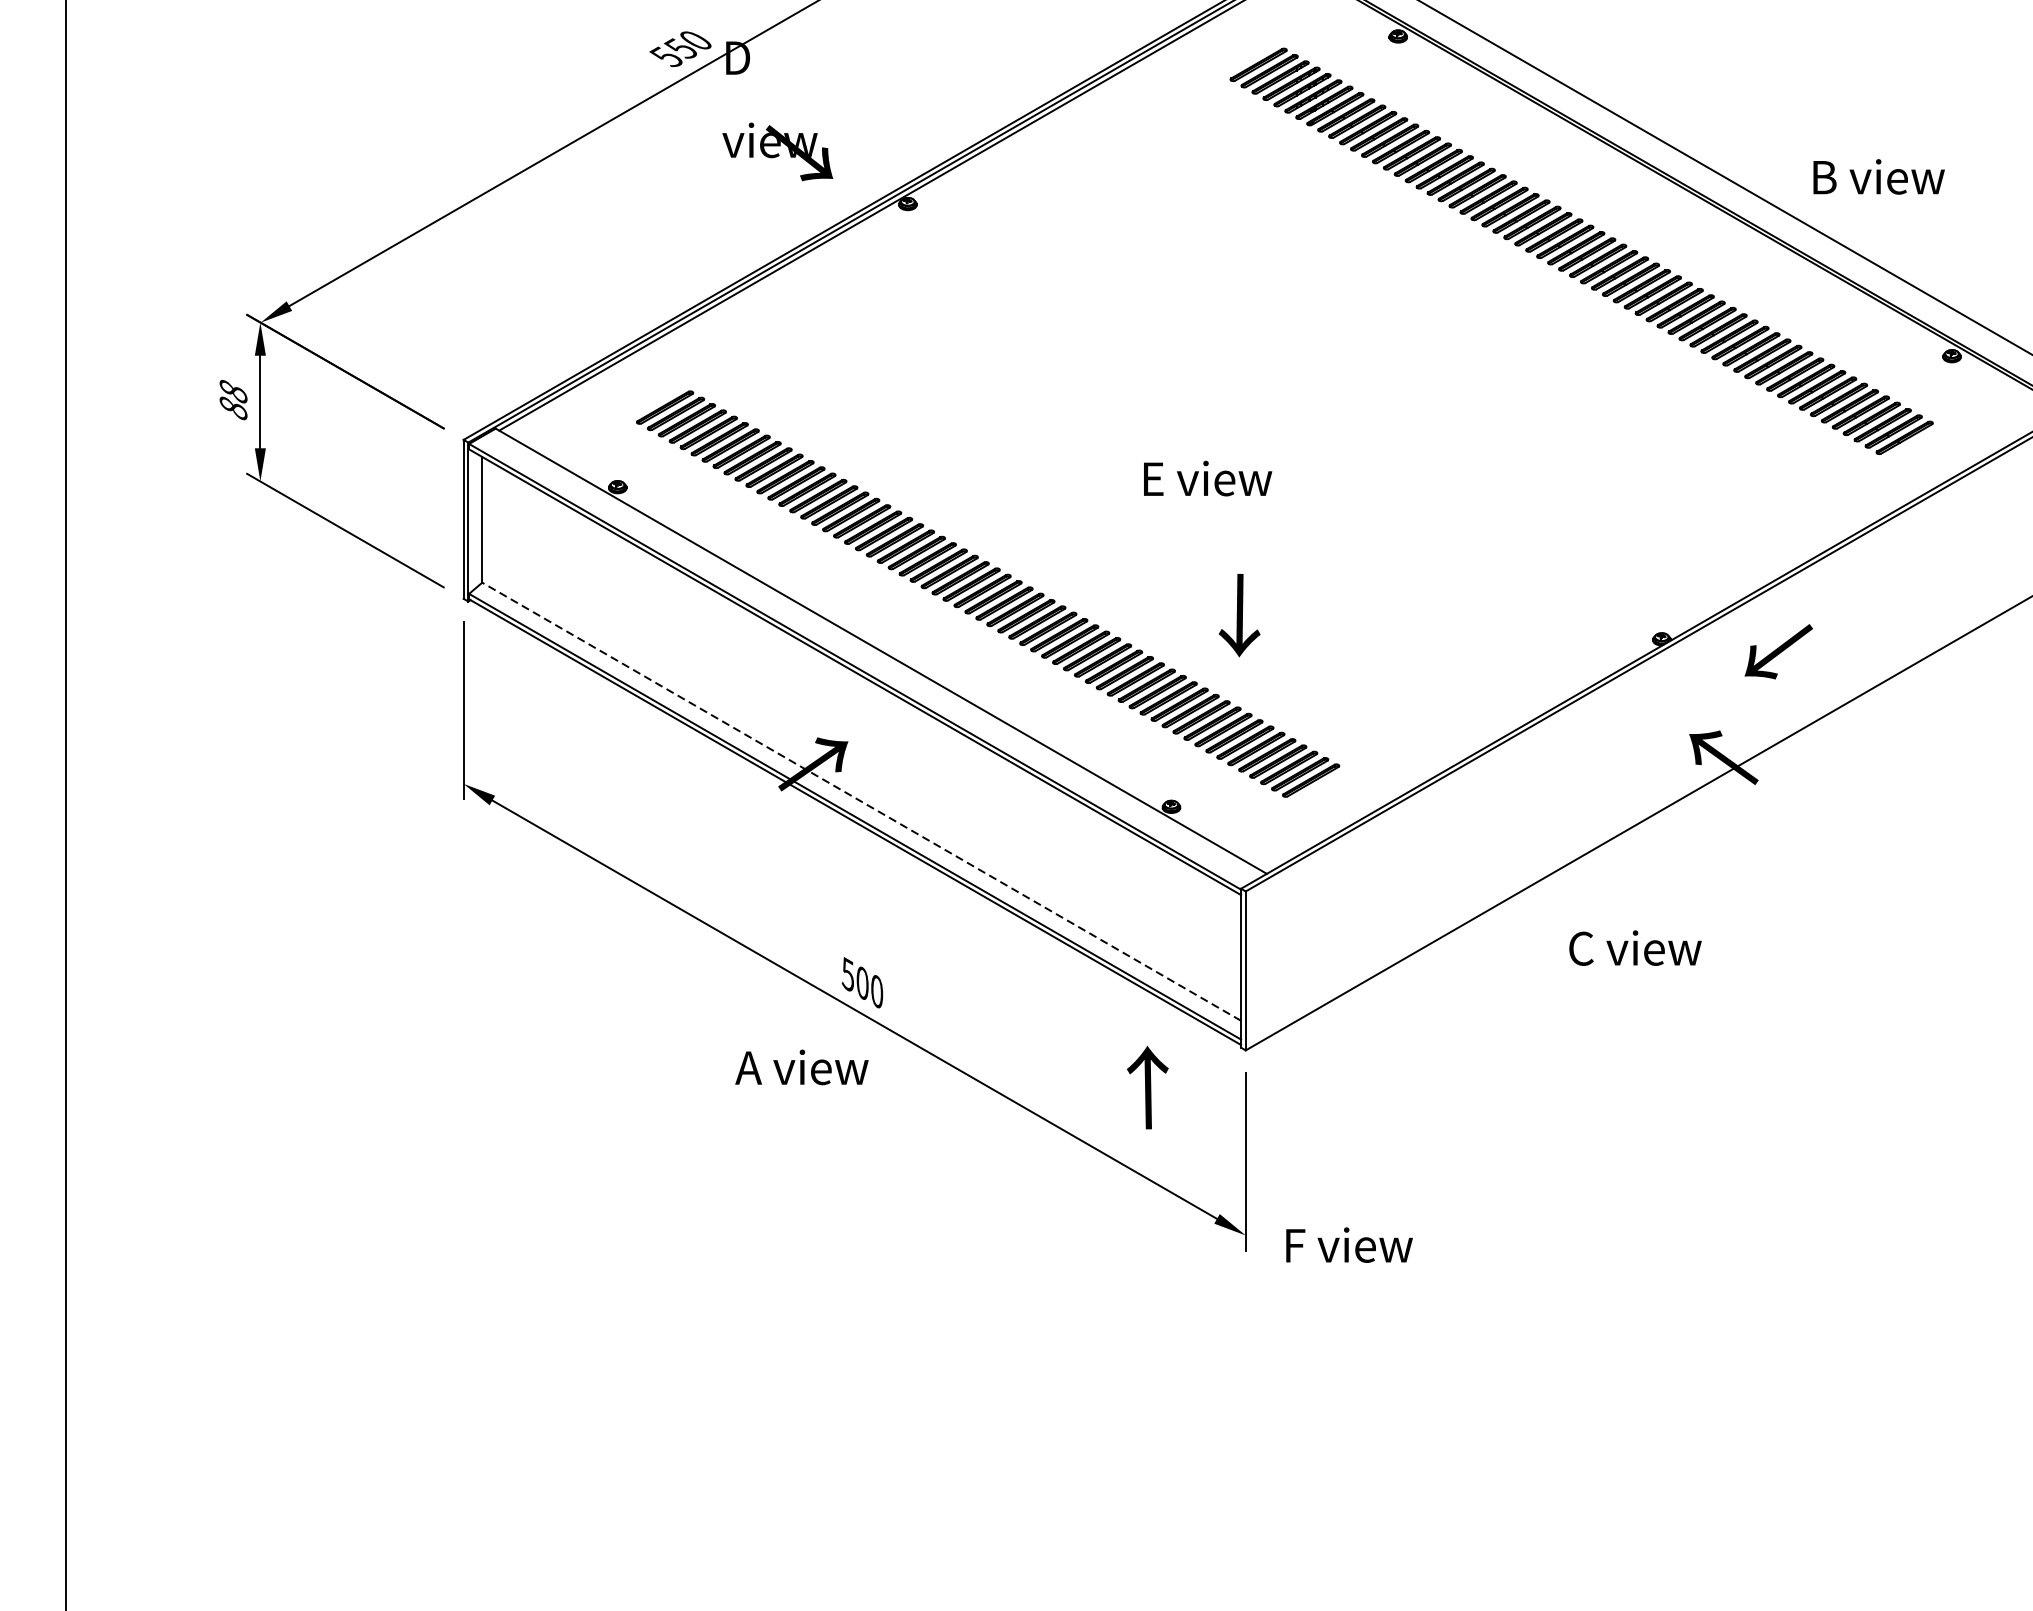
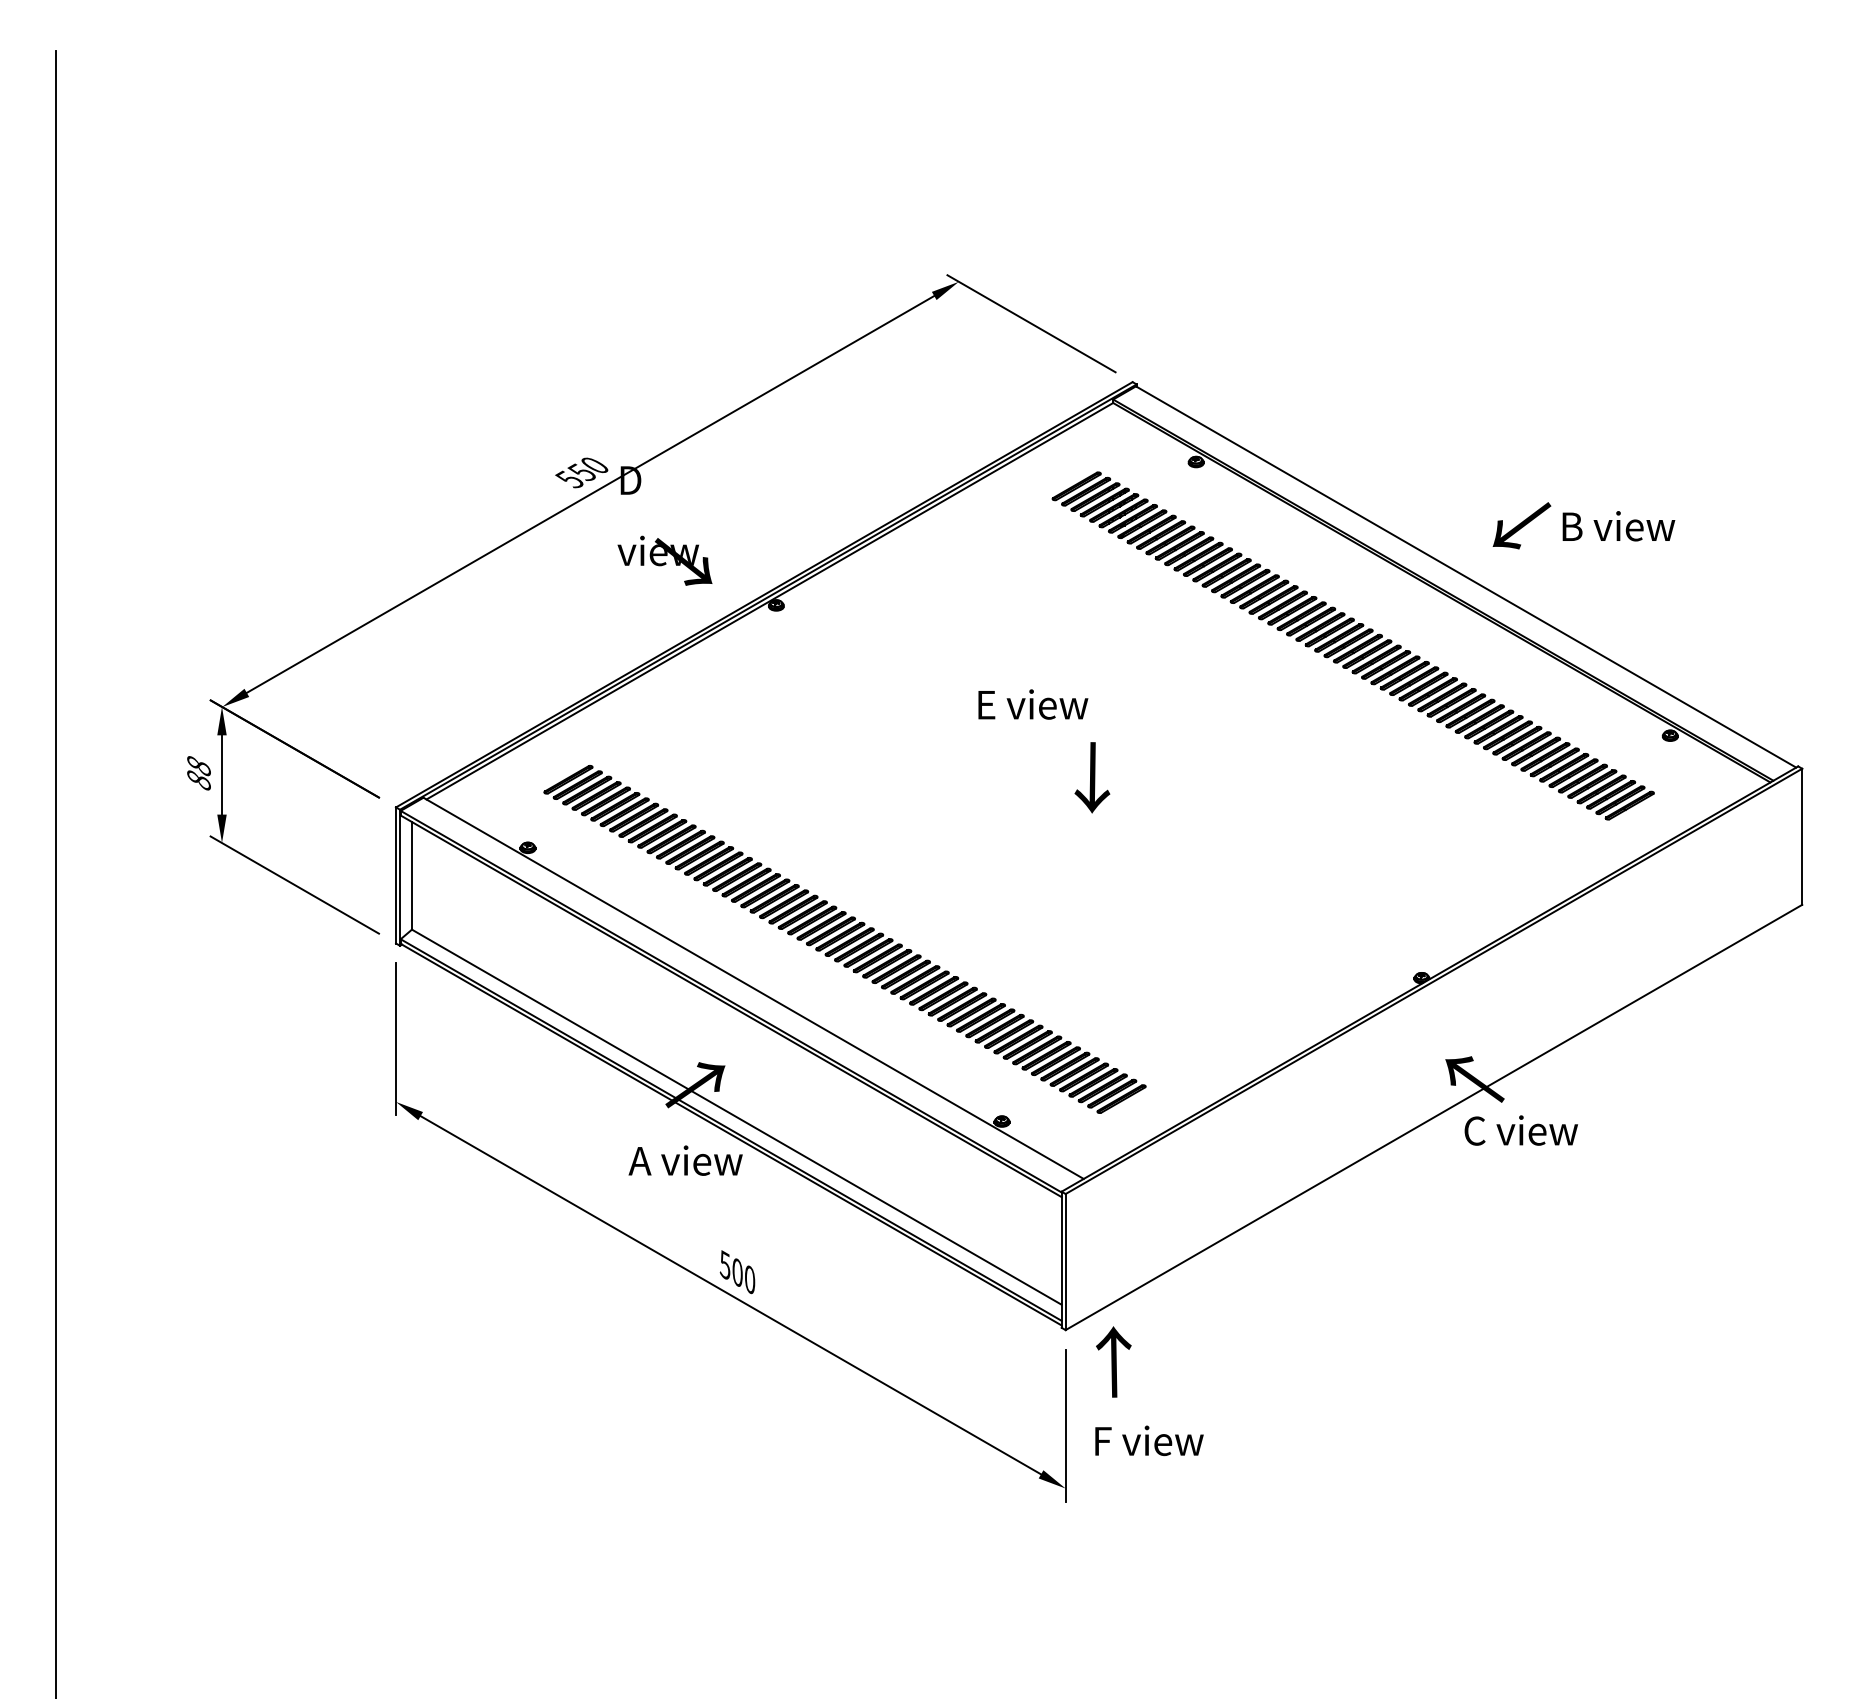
text: (1878, 177) -> (1618, 526), moved
text: (1208, 478) -> (1033, 704), moved
text: (1239, 615) -> (1092, 777), moved
text: (1778, 651) -> (1521, 525), moved
line: (861, 800) -> (736, 1116), dashed -> solid
text: (1634, 948) -> (1520, 1130), moved
text: (801, 1067) -> (685, 1160), moved
text: (1147, 1087) -> (1113, 1361), moved
text: (1349, 1244) -> (1149, 1440), moved

